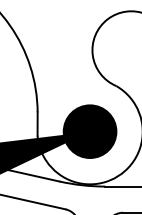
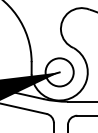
fill: (89, 131) -> (59, 72), removed

